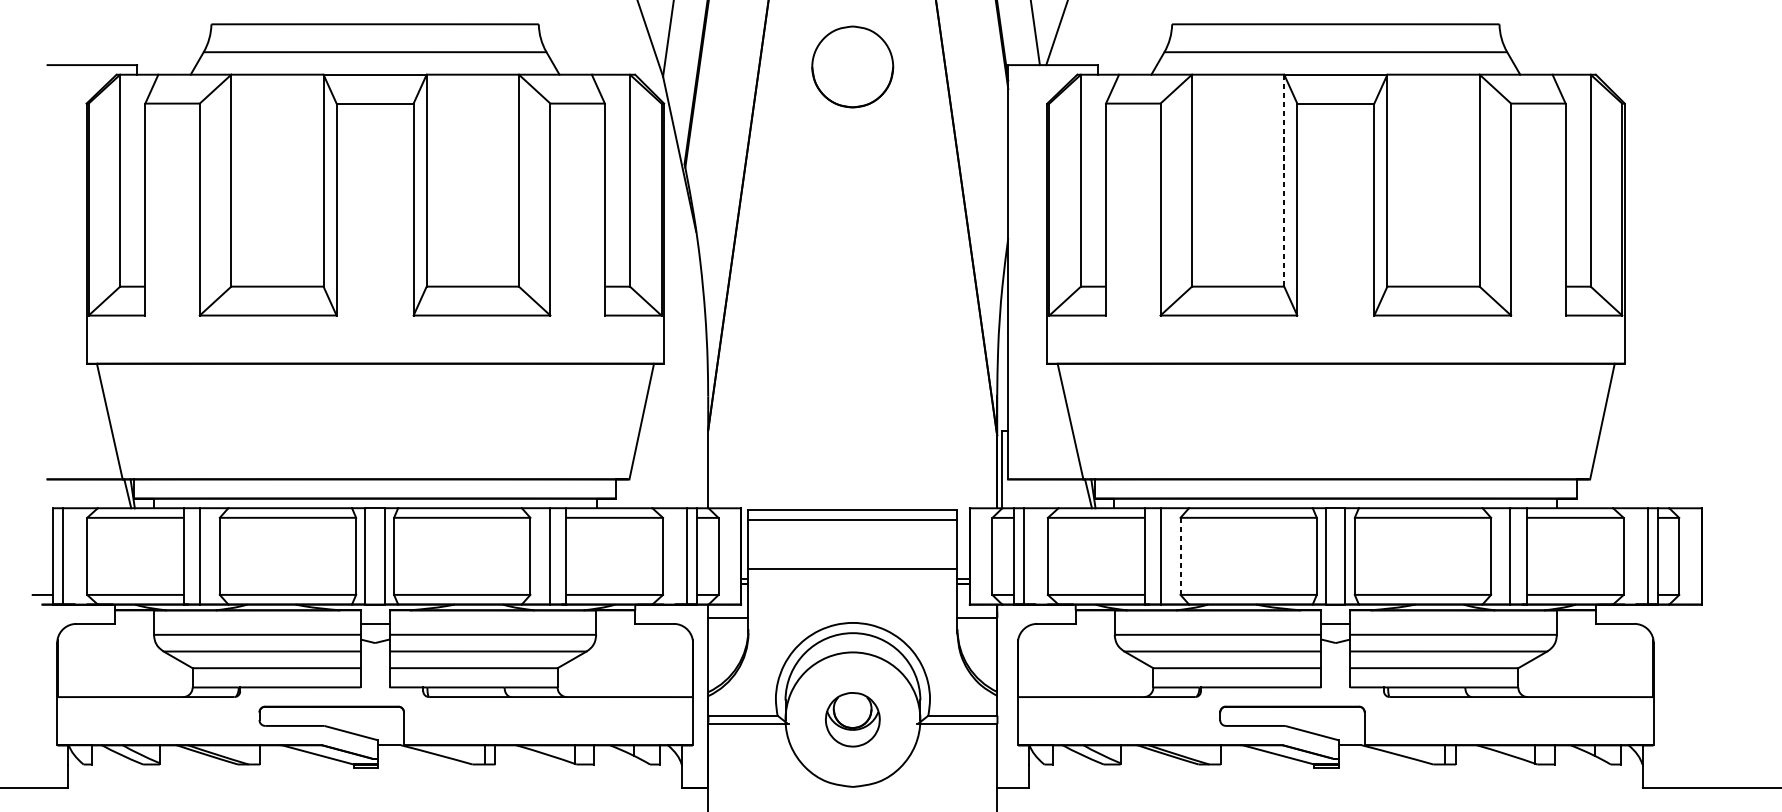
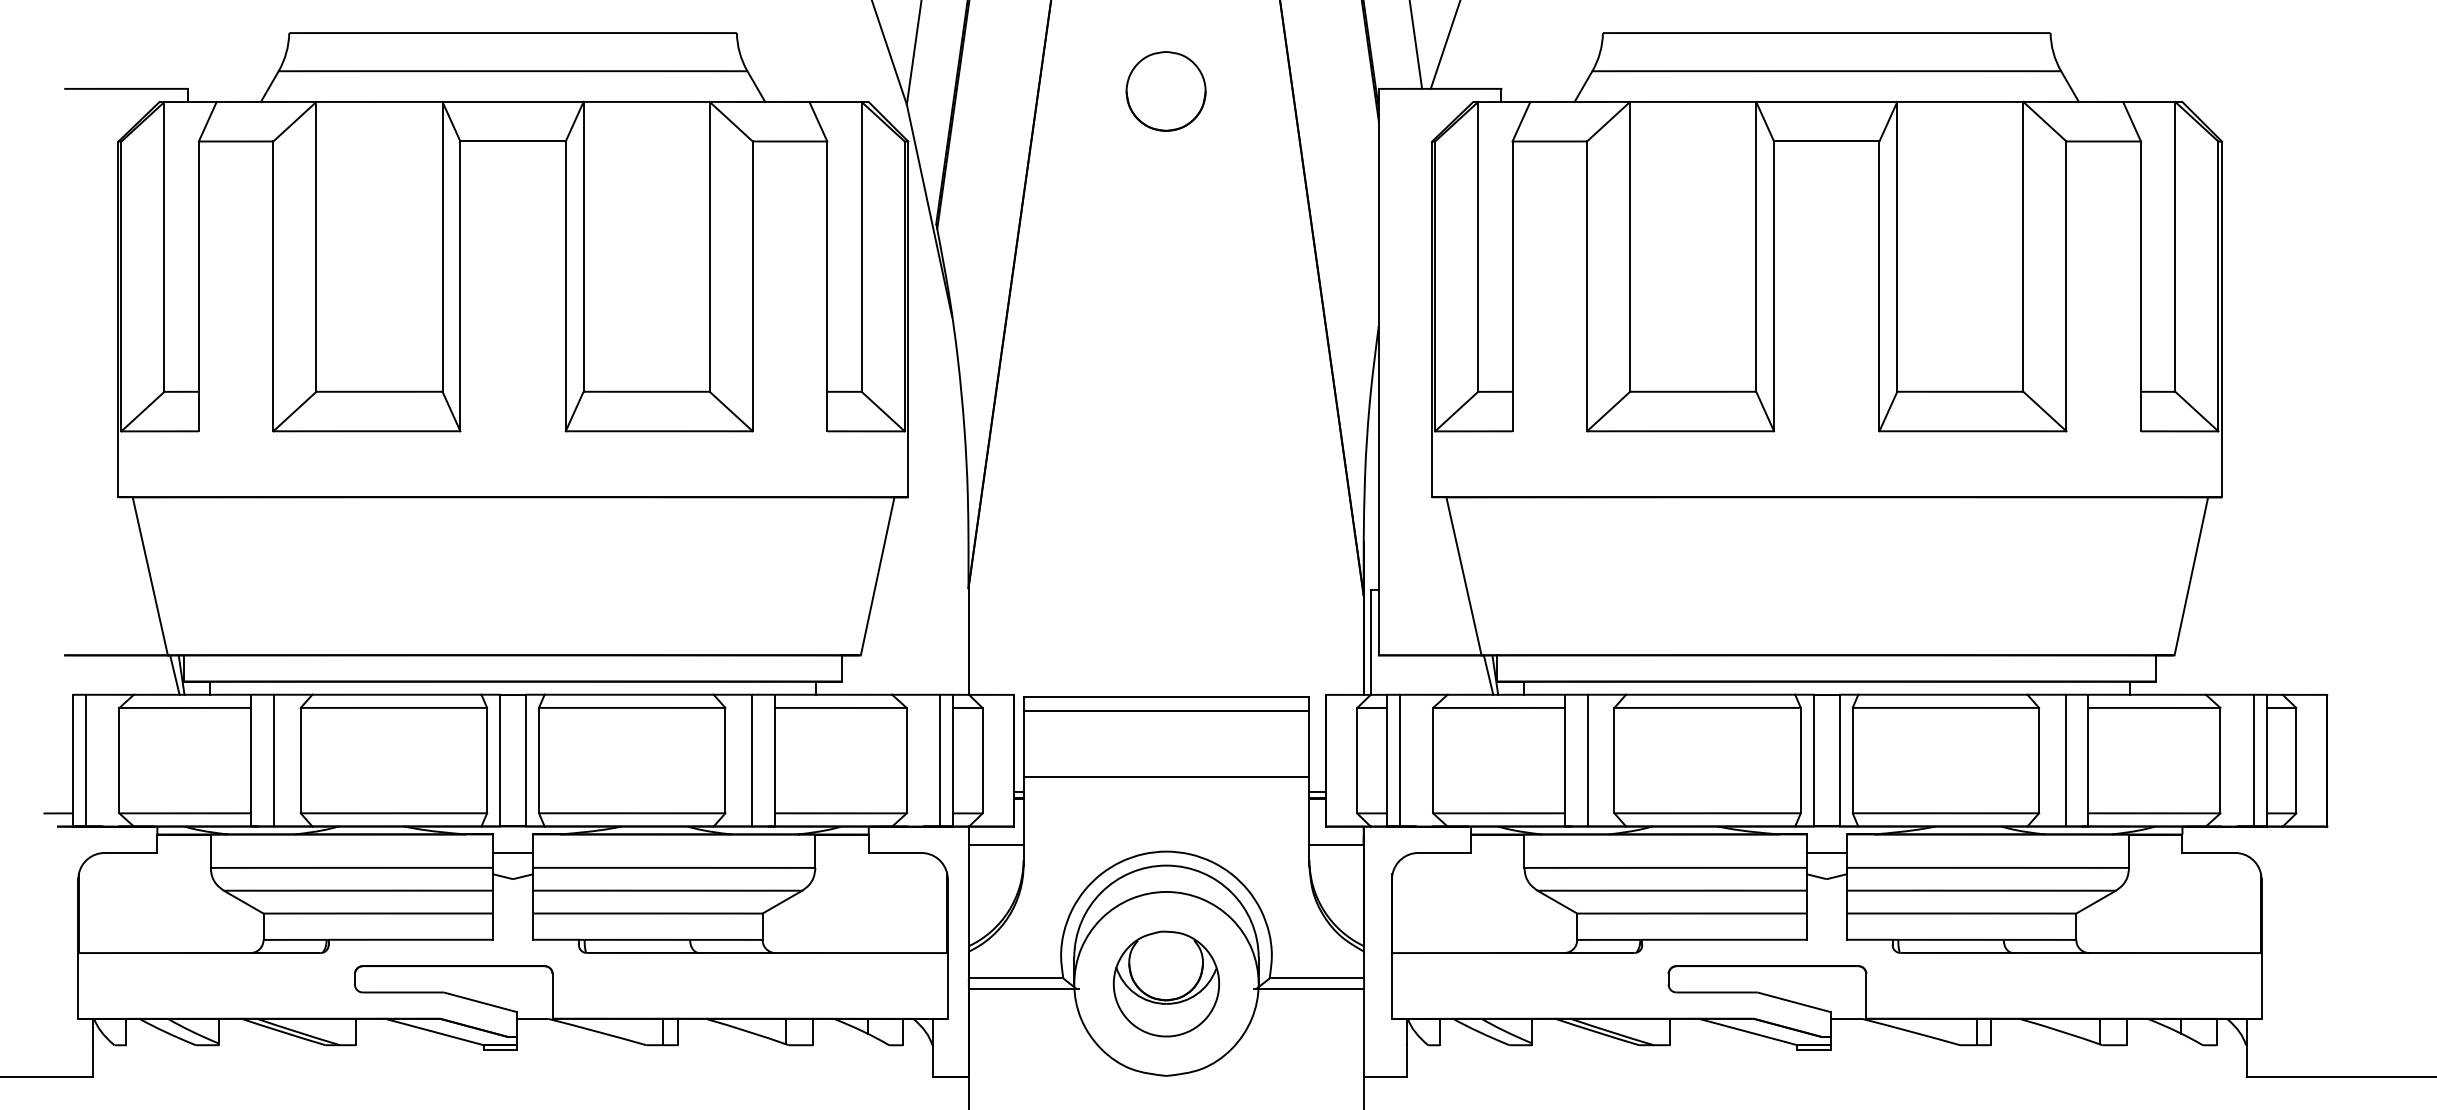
part: (852, 67) -> (1165, 91), size x0.71
line: (1284, 180) -> (1756, 246), dashed -> solid
line: (1180, 556) -> (1614, 760), dashed -> solid
part: (852, 719) -> (1165, 983), size x1.43

